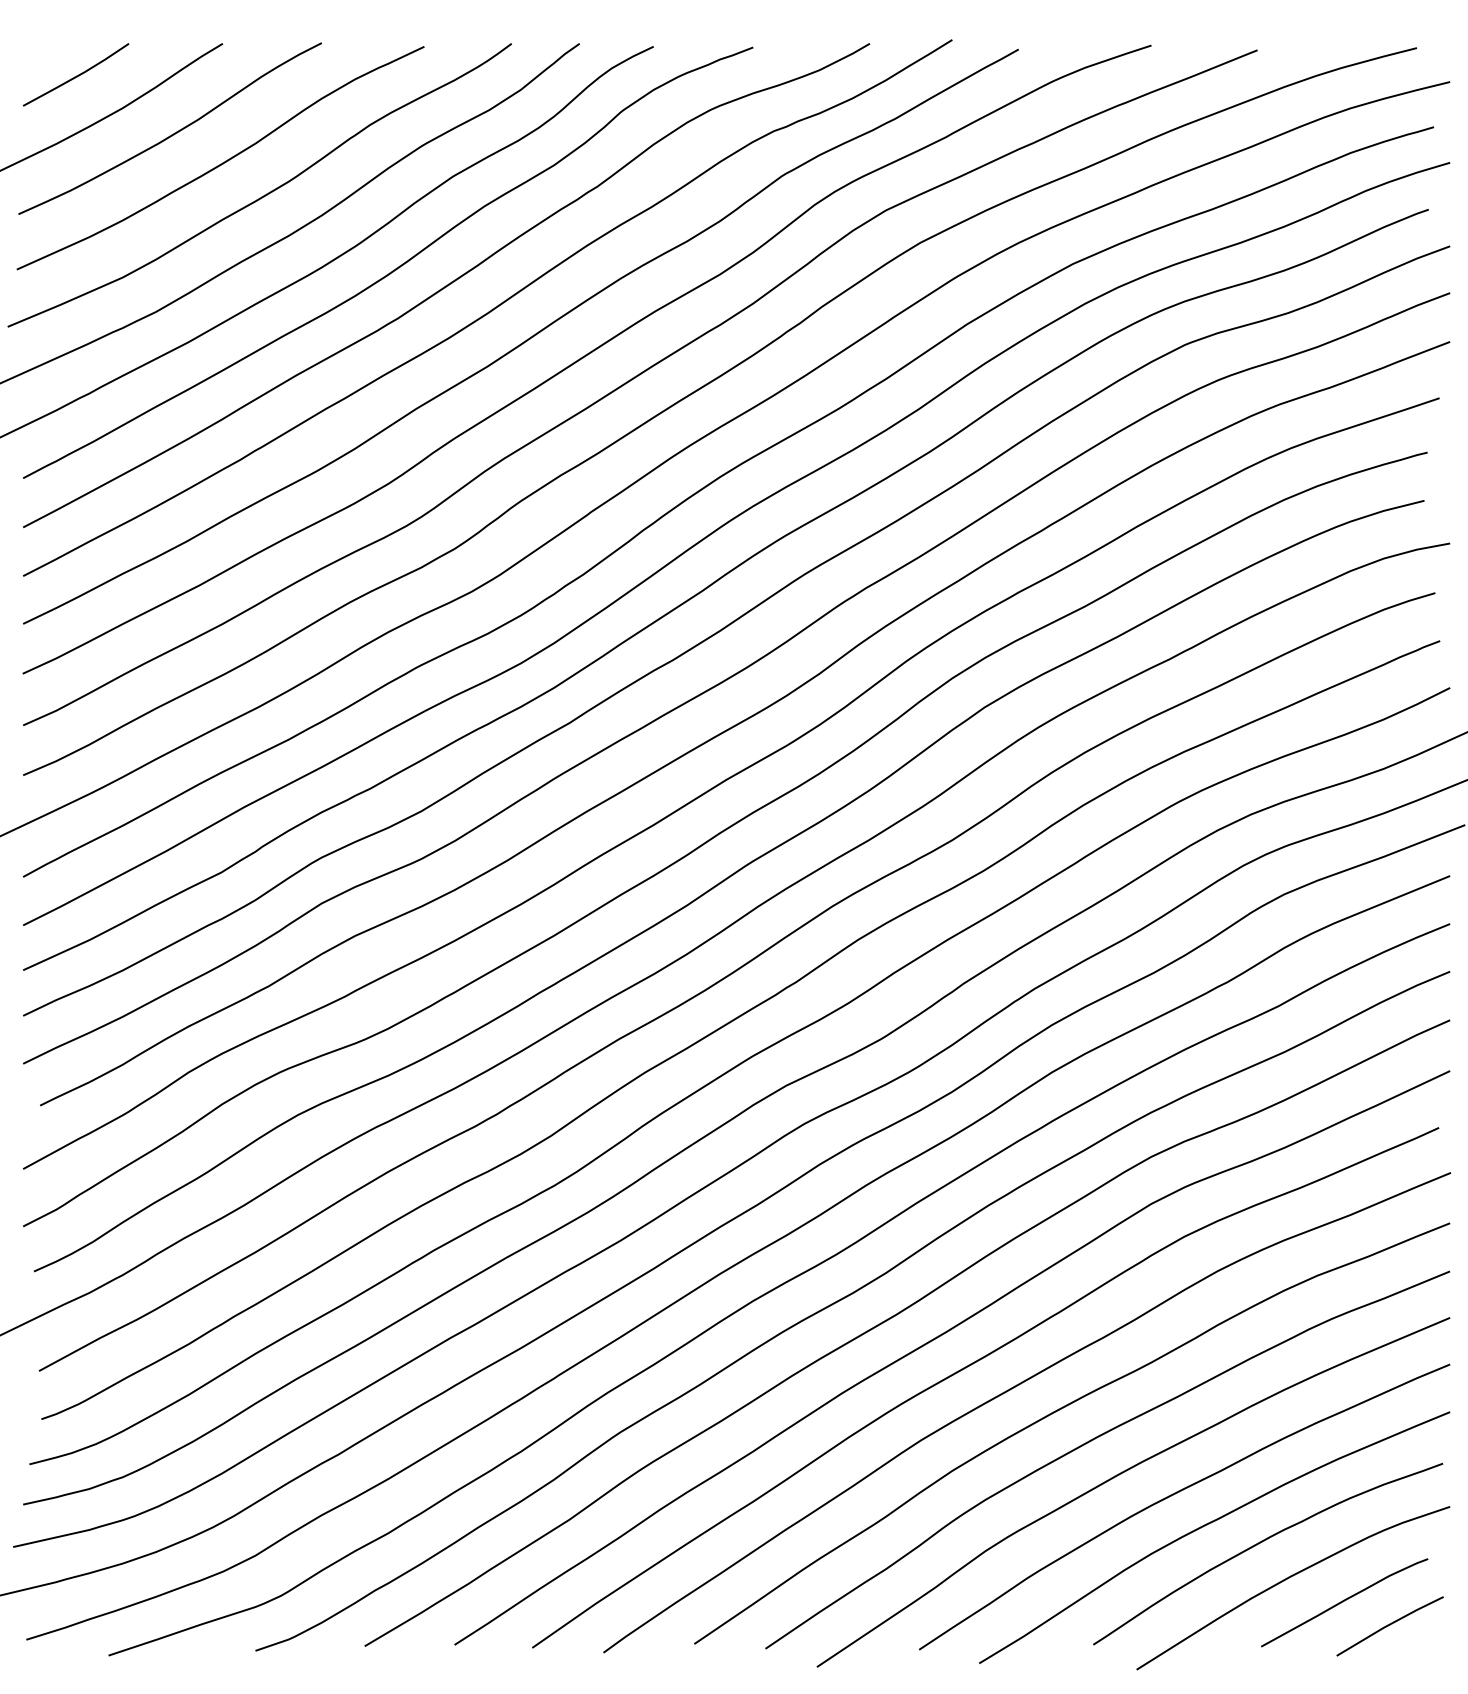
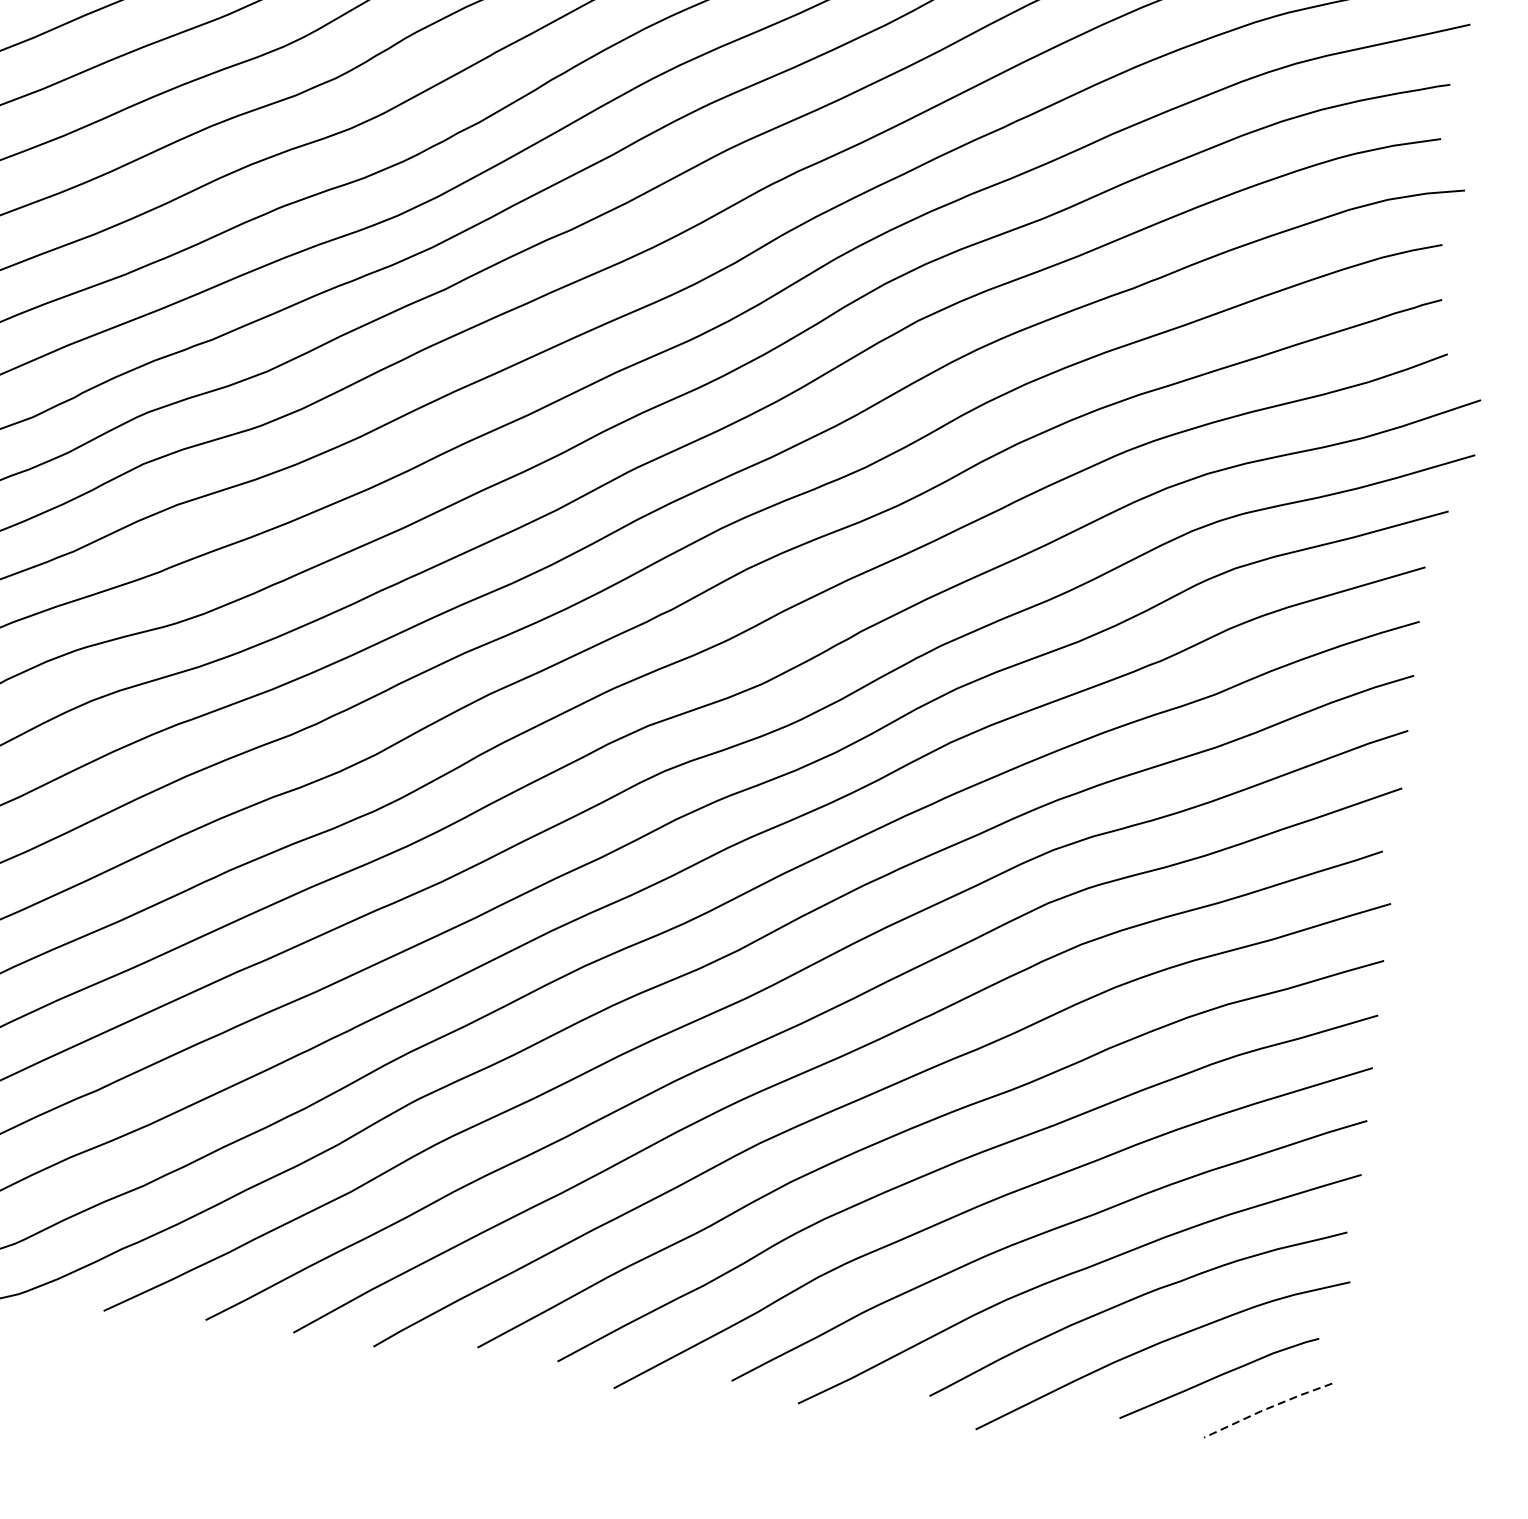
line: (1389, 1624) -> (1267, 1408), solid -> dashed

